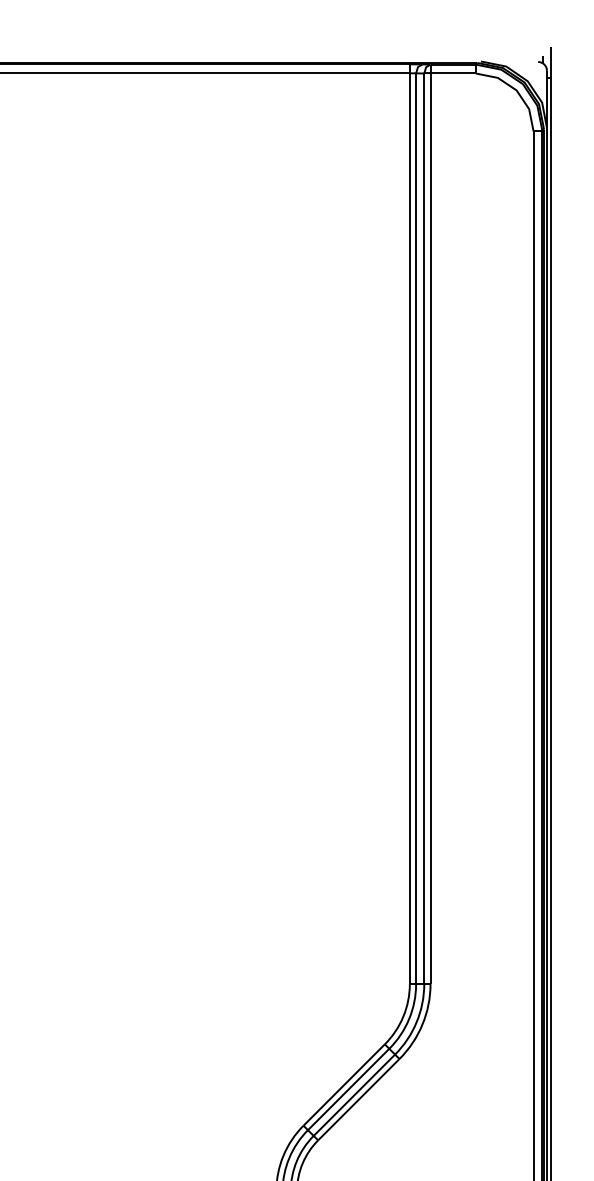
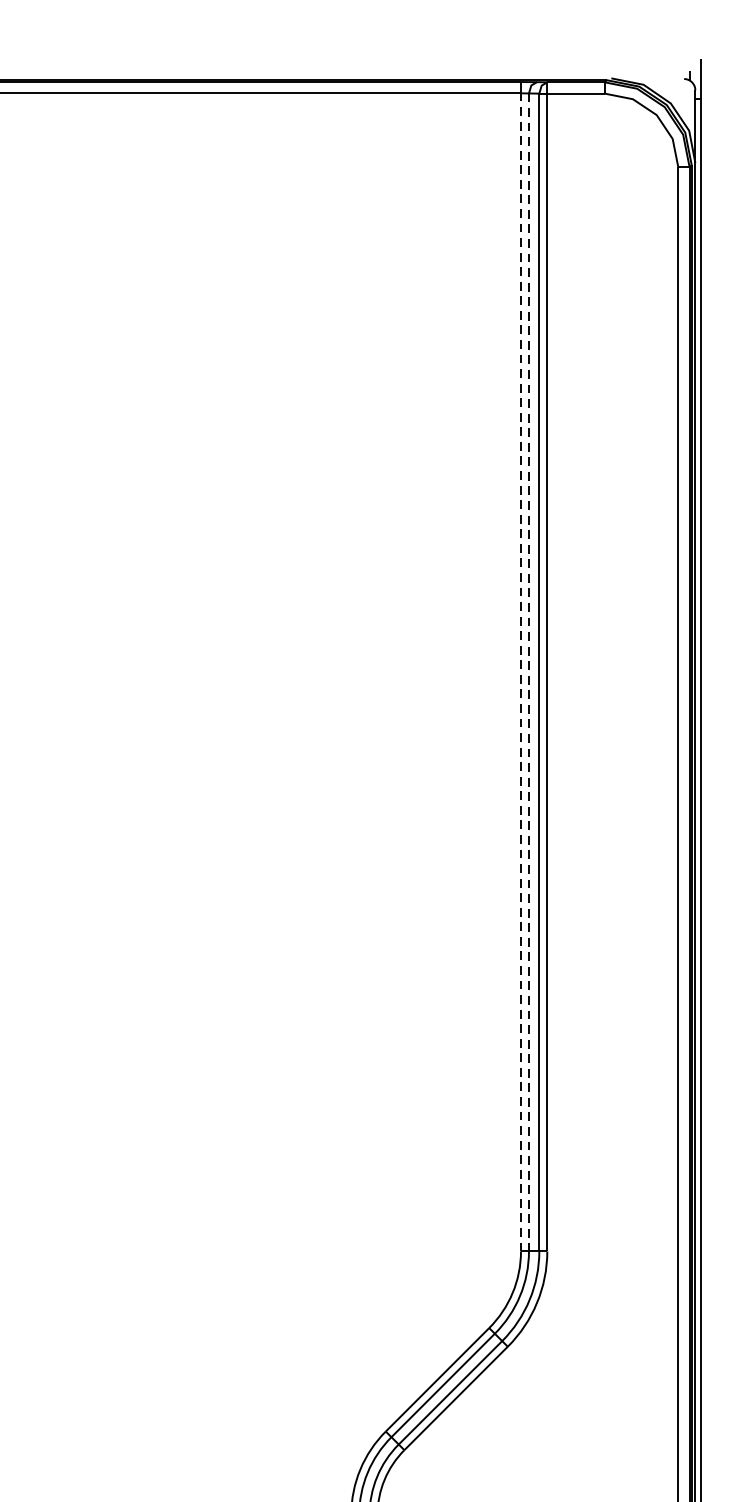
line: (409, 528) -> (520, 672), solid -> dashed
line: (416, 529) -> (529, 673), solid -> dashed

